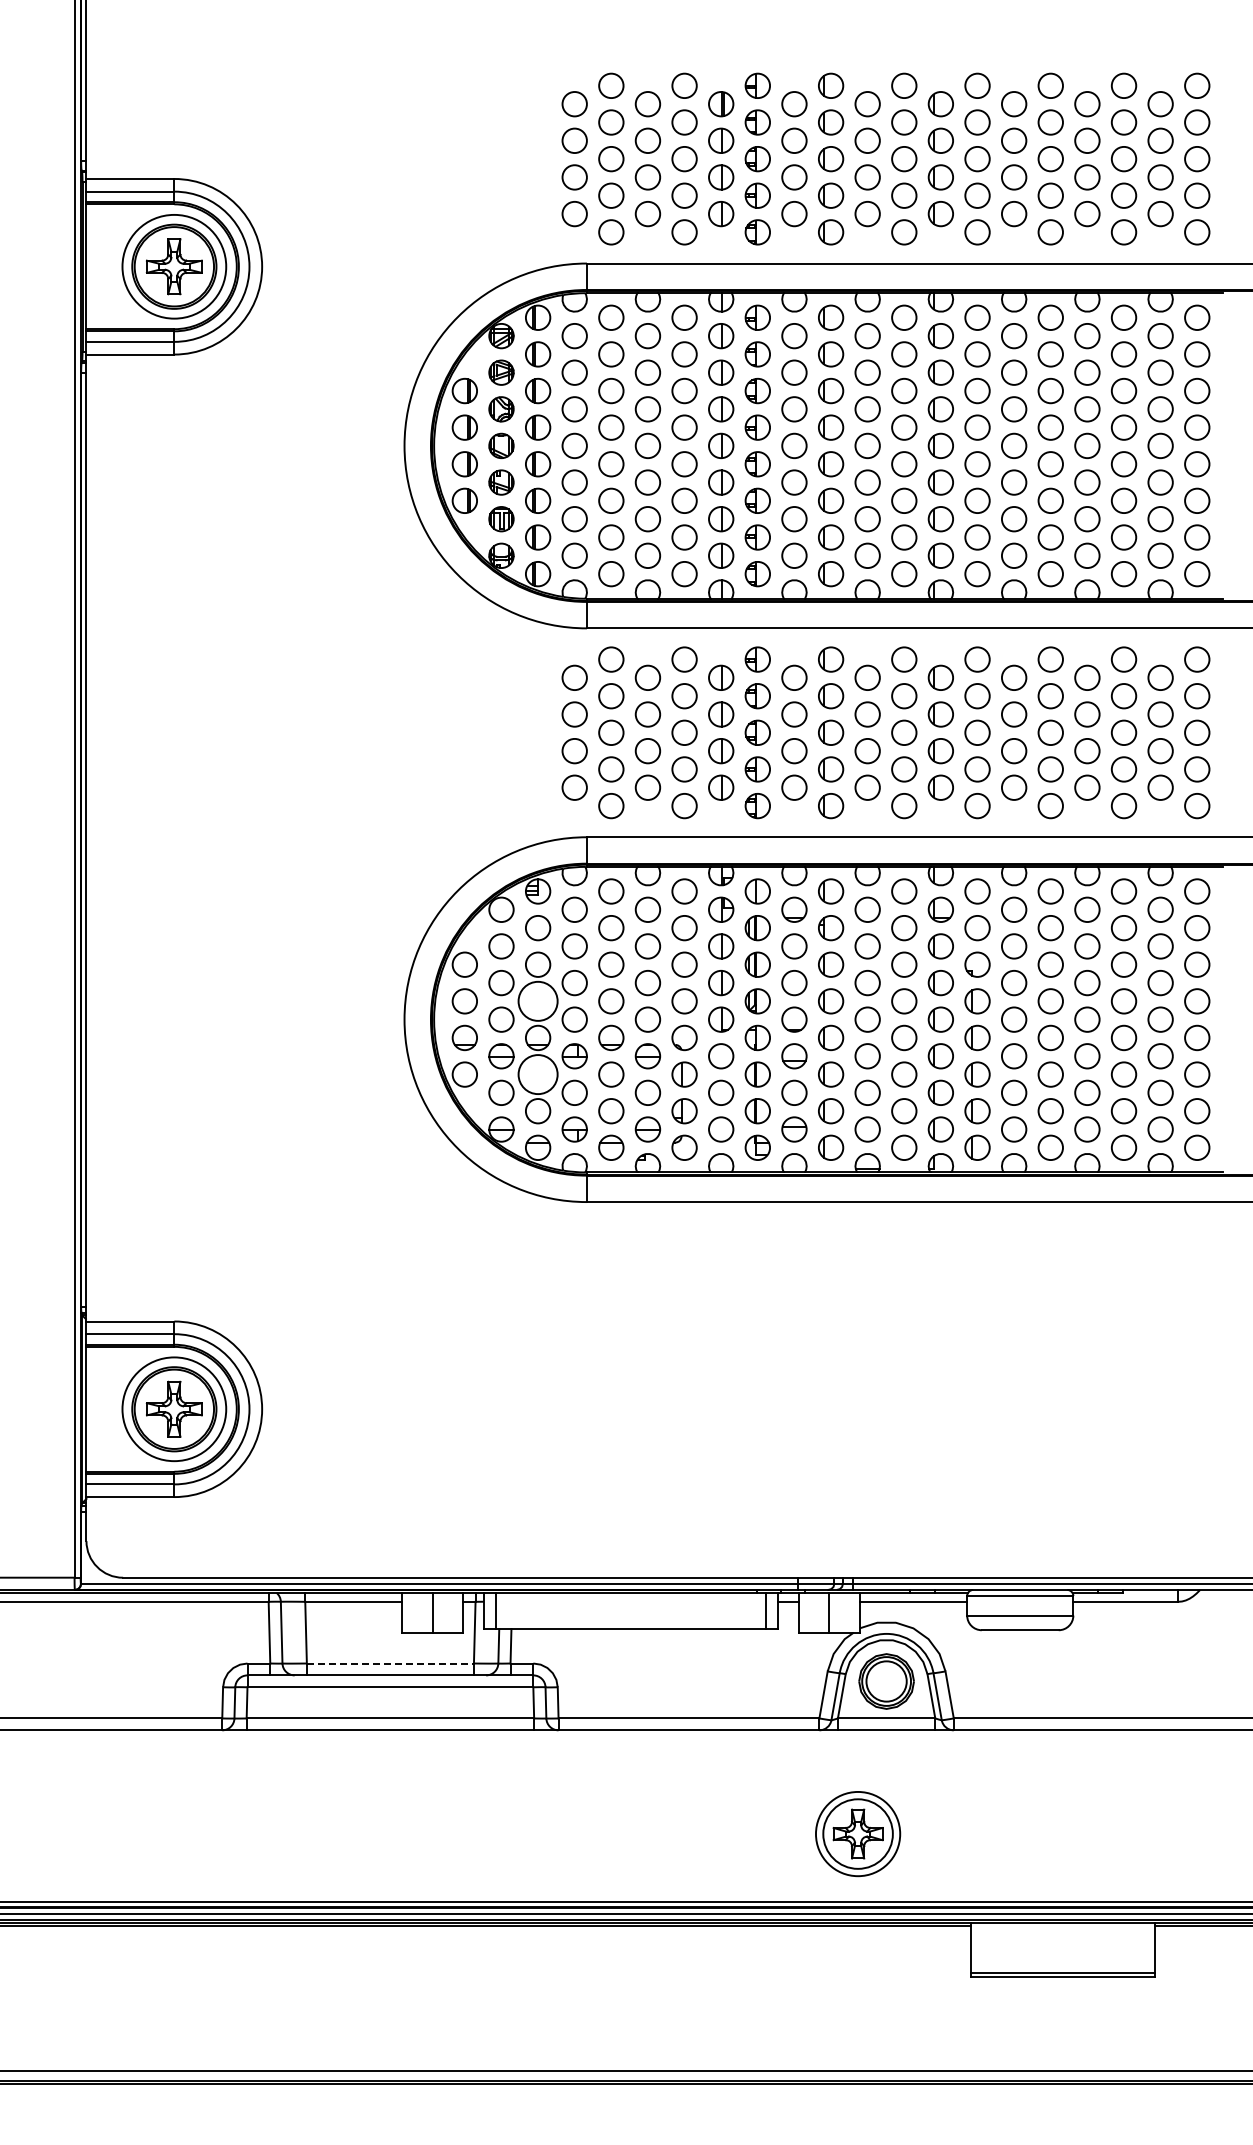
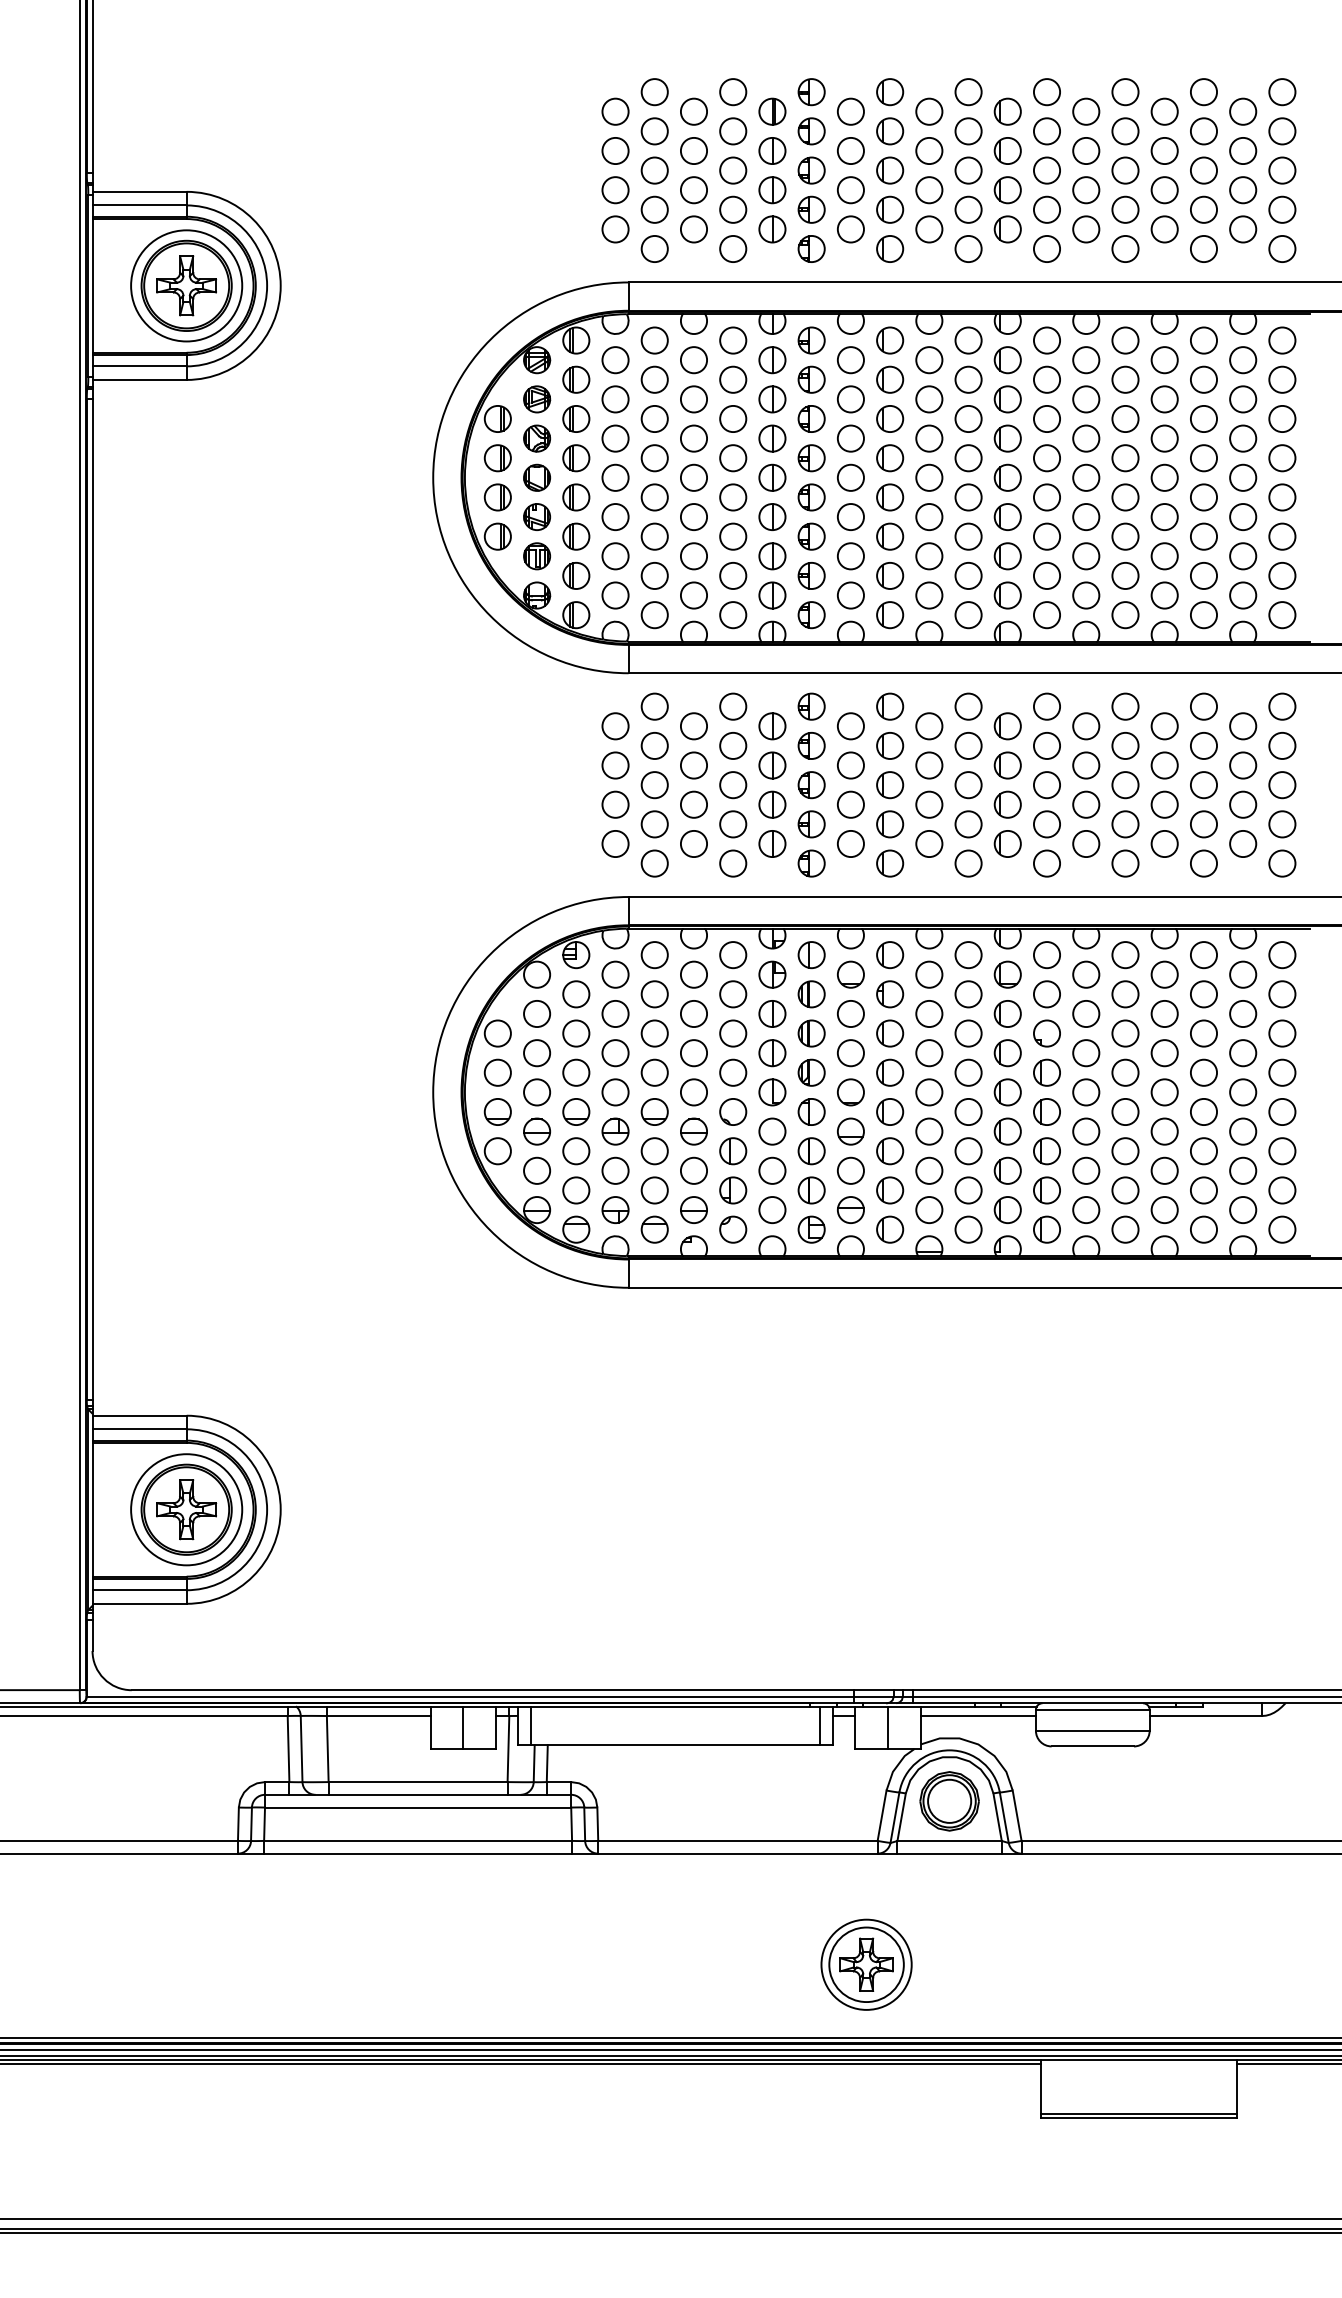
circle: (537, 1001) -> (575, 1072), size x0.62
circle: (537, 1074) -> (575, 1151), size x0.62
line: (390, 1663) -> (418, 1782), dashed -> solid
part: (858, 1834) -> (867, 1965), moved

